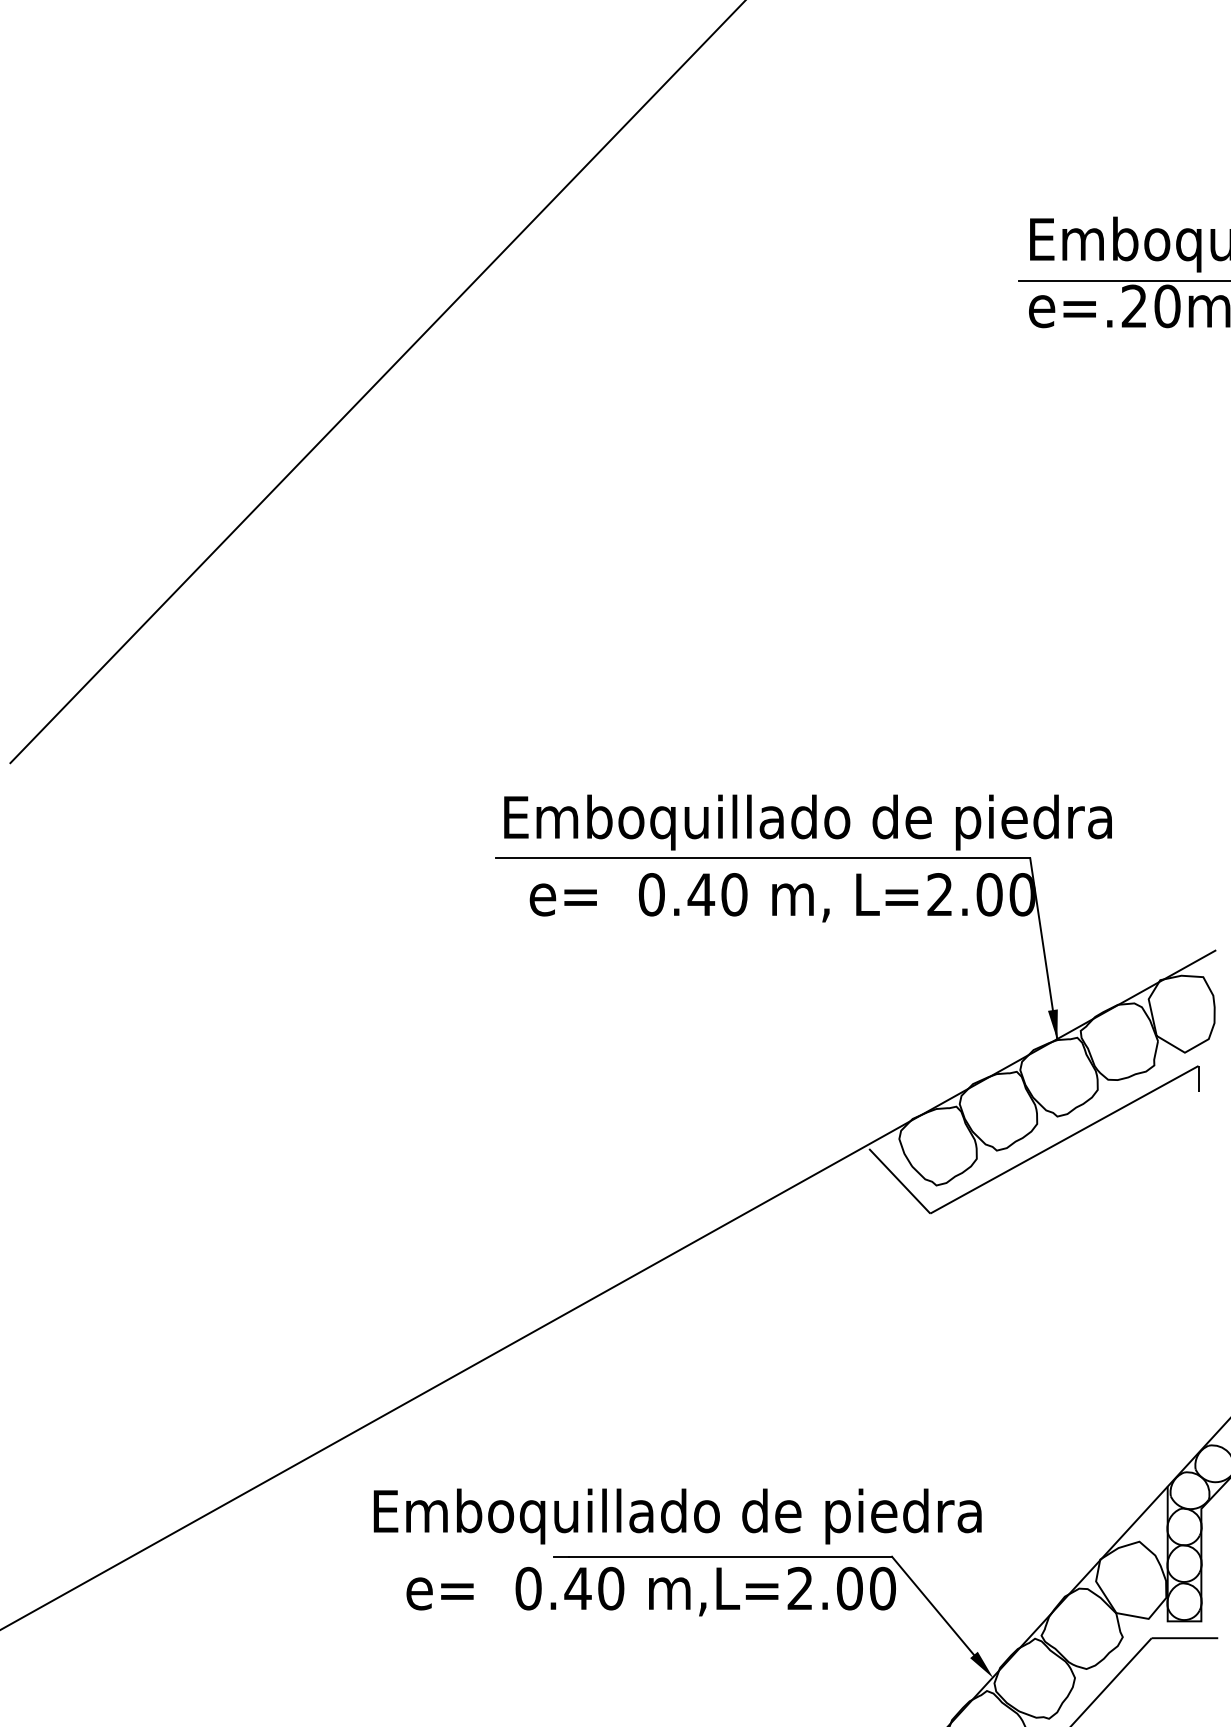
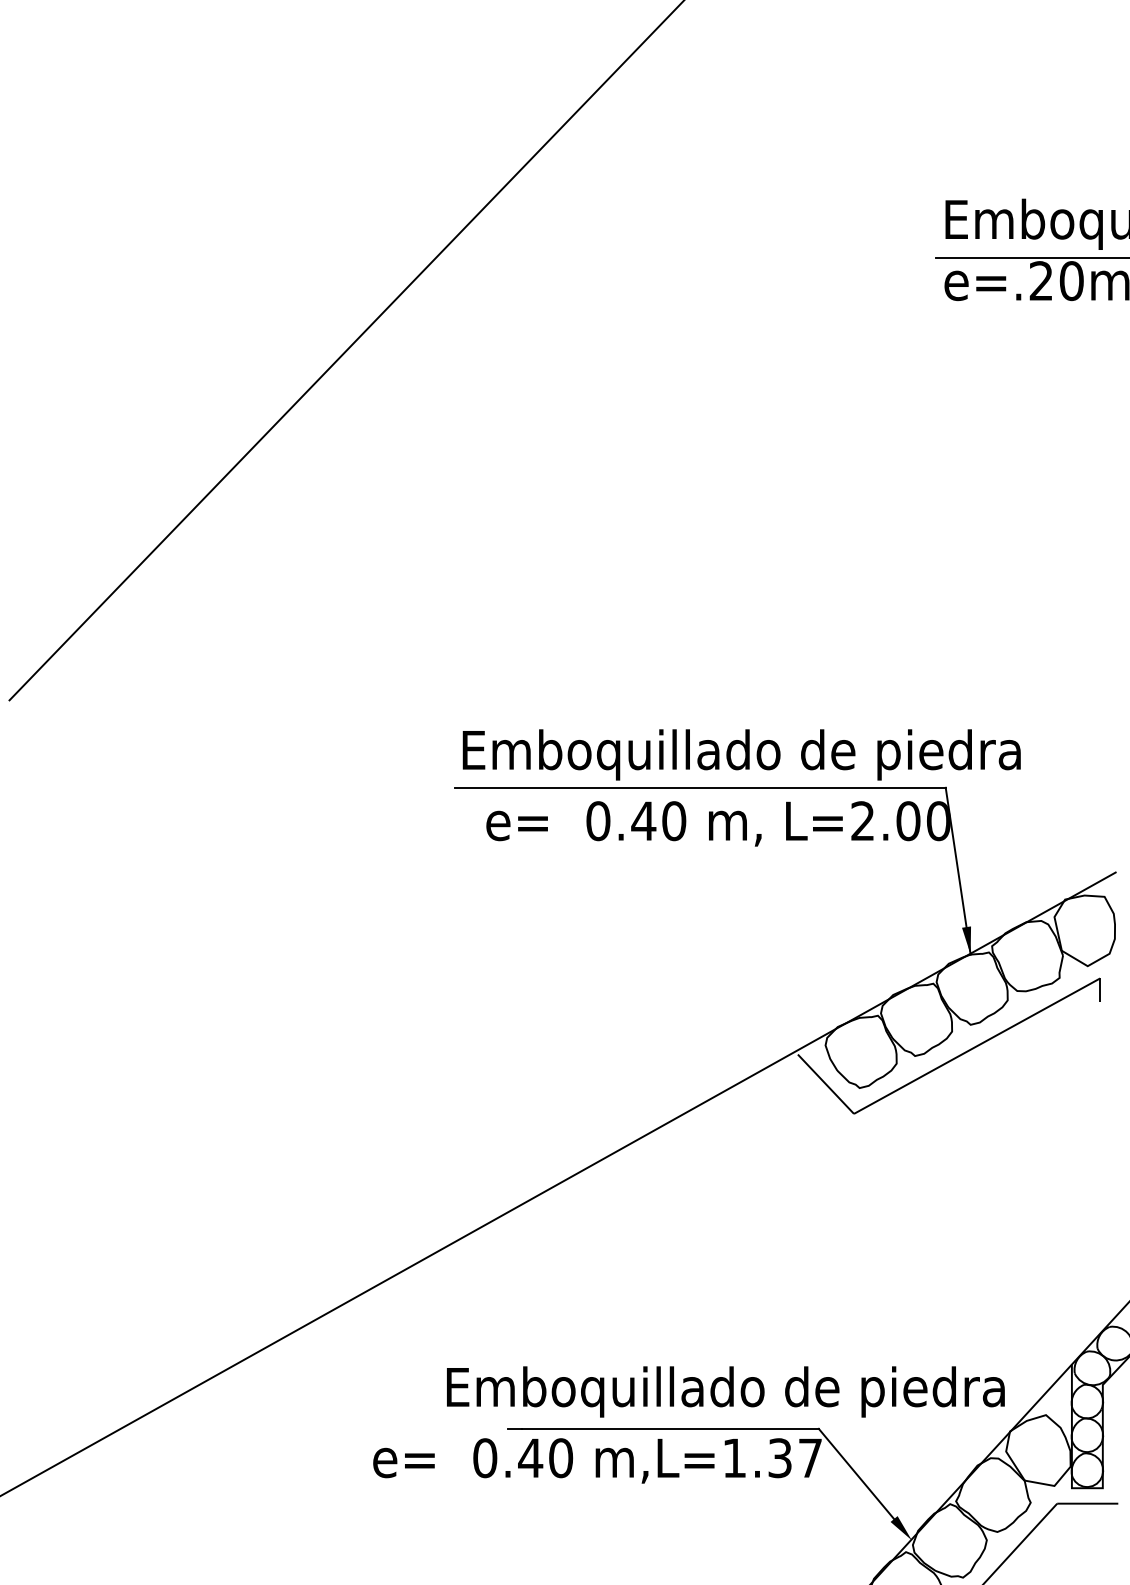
text: (677, 1516) -> (725, 1391), moved
text: (841, 1588) -> (772, 1458), m,L=2.00 -> m,L=1.37

